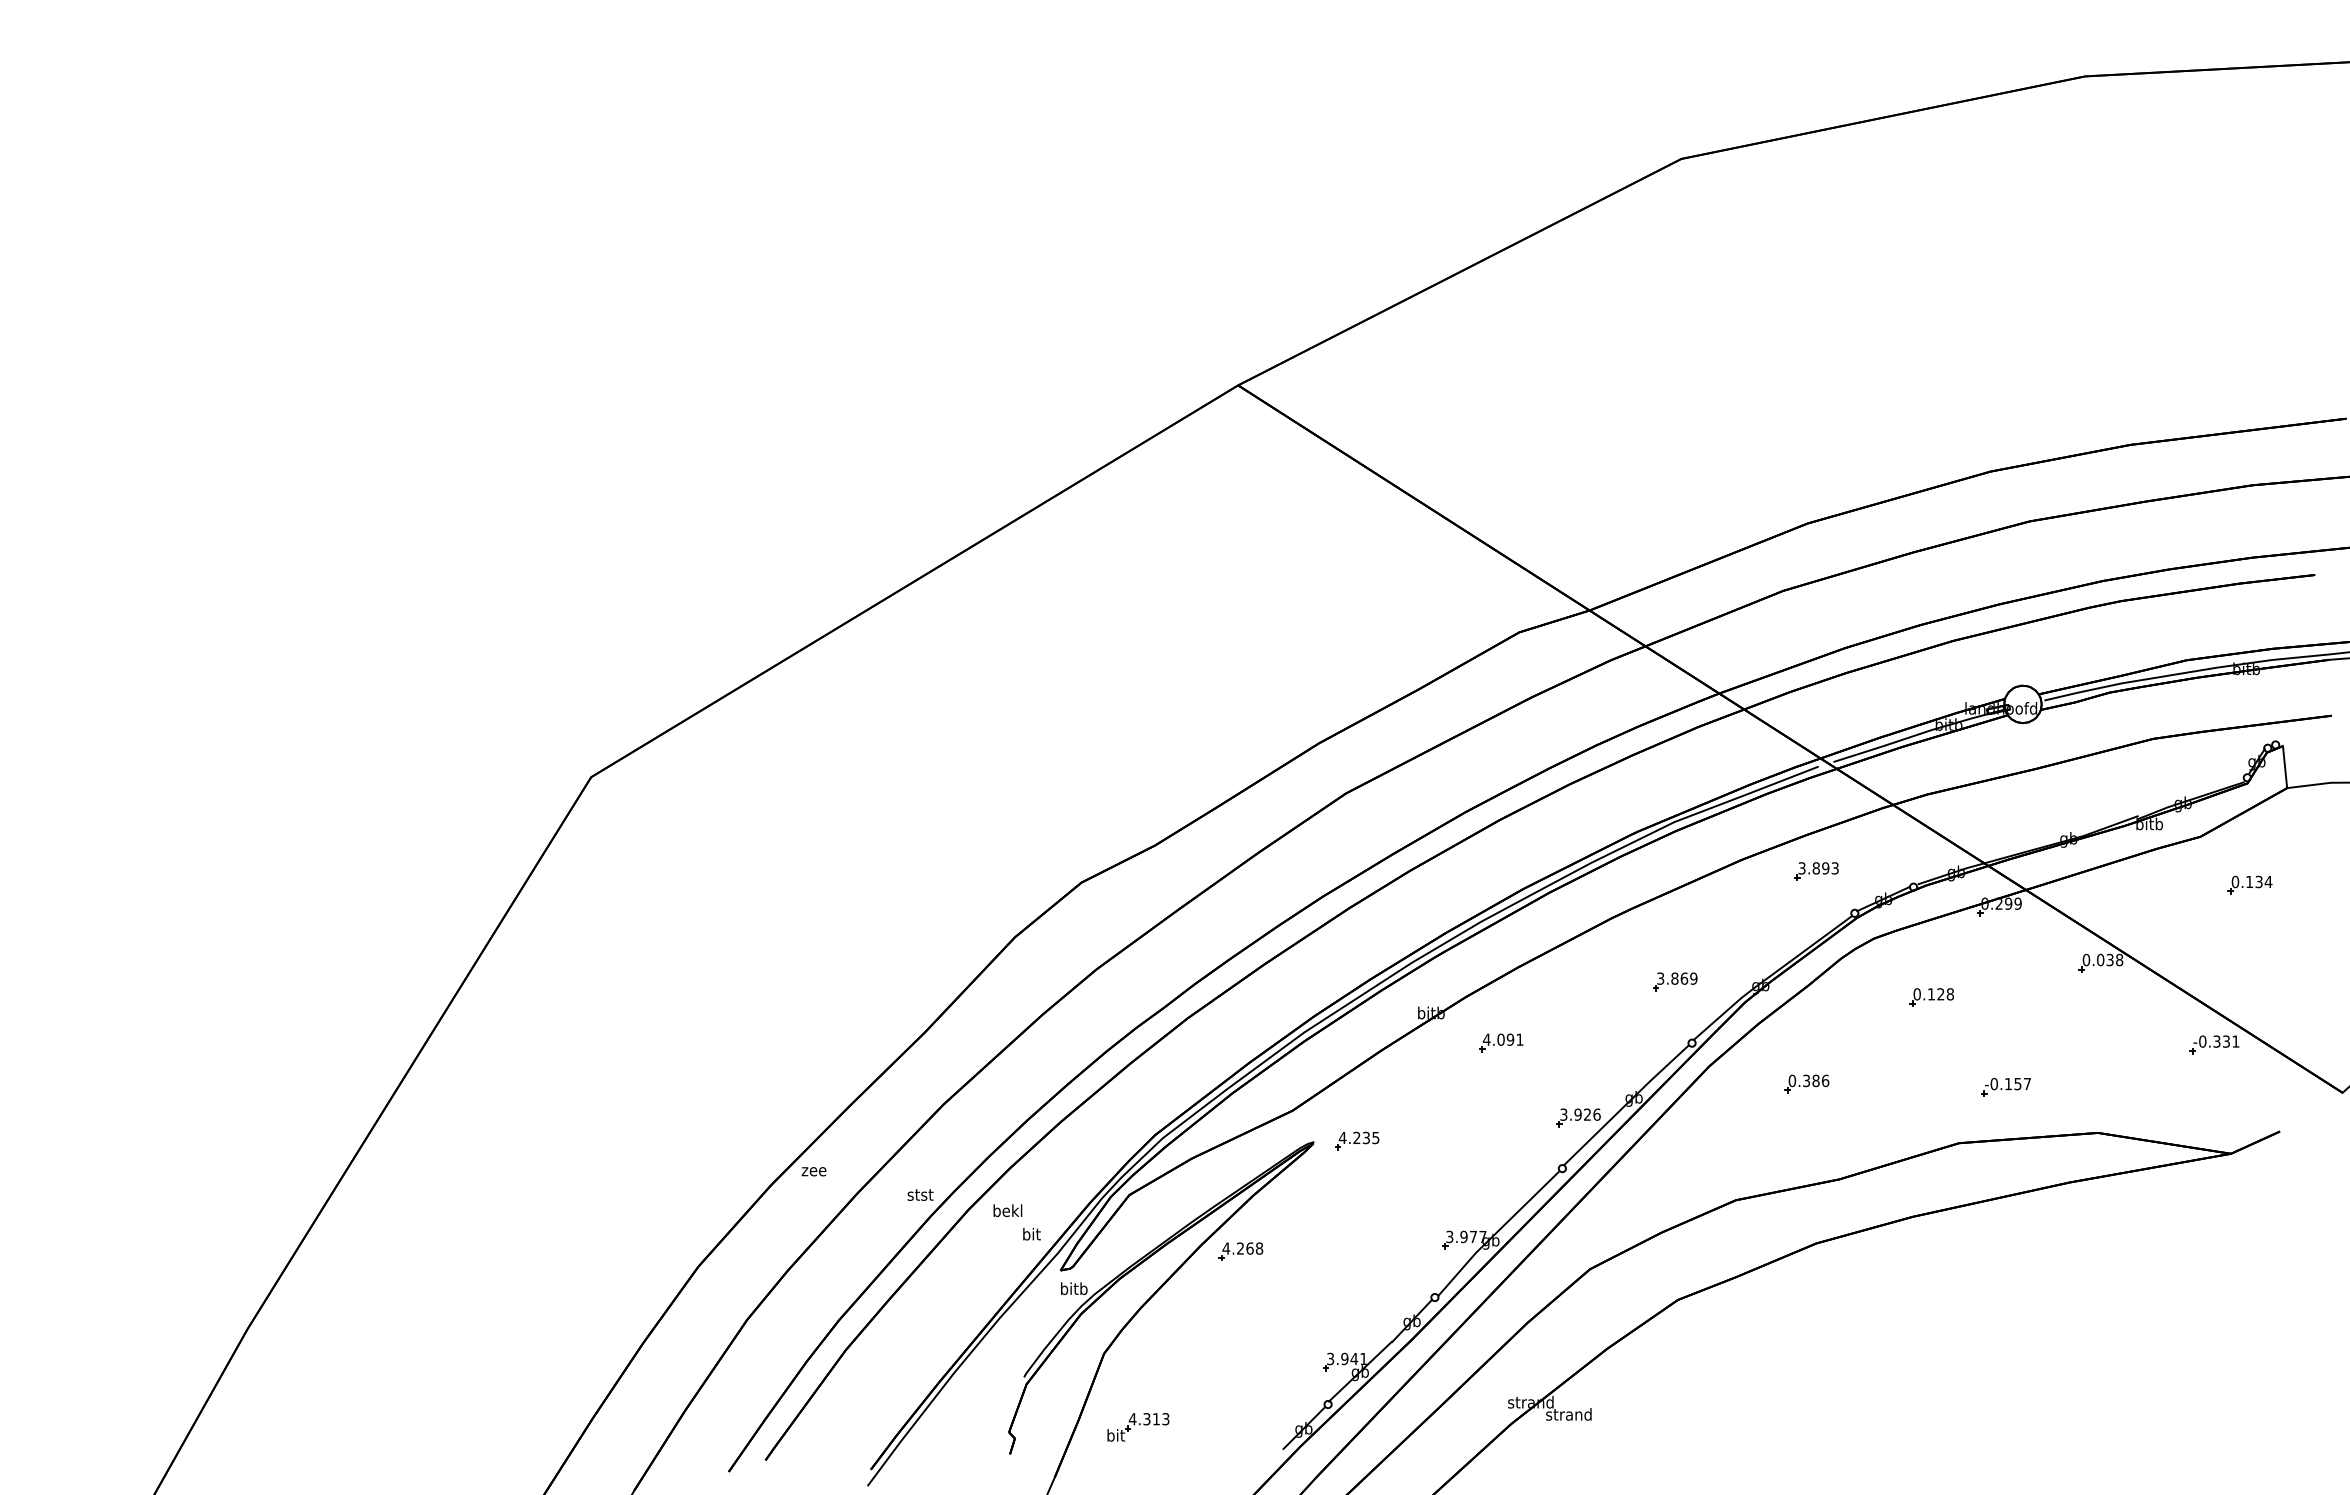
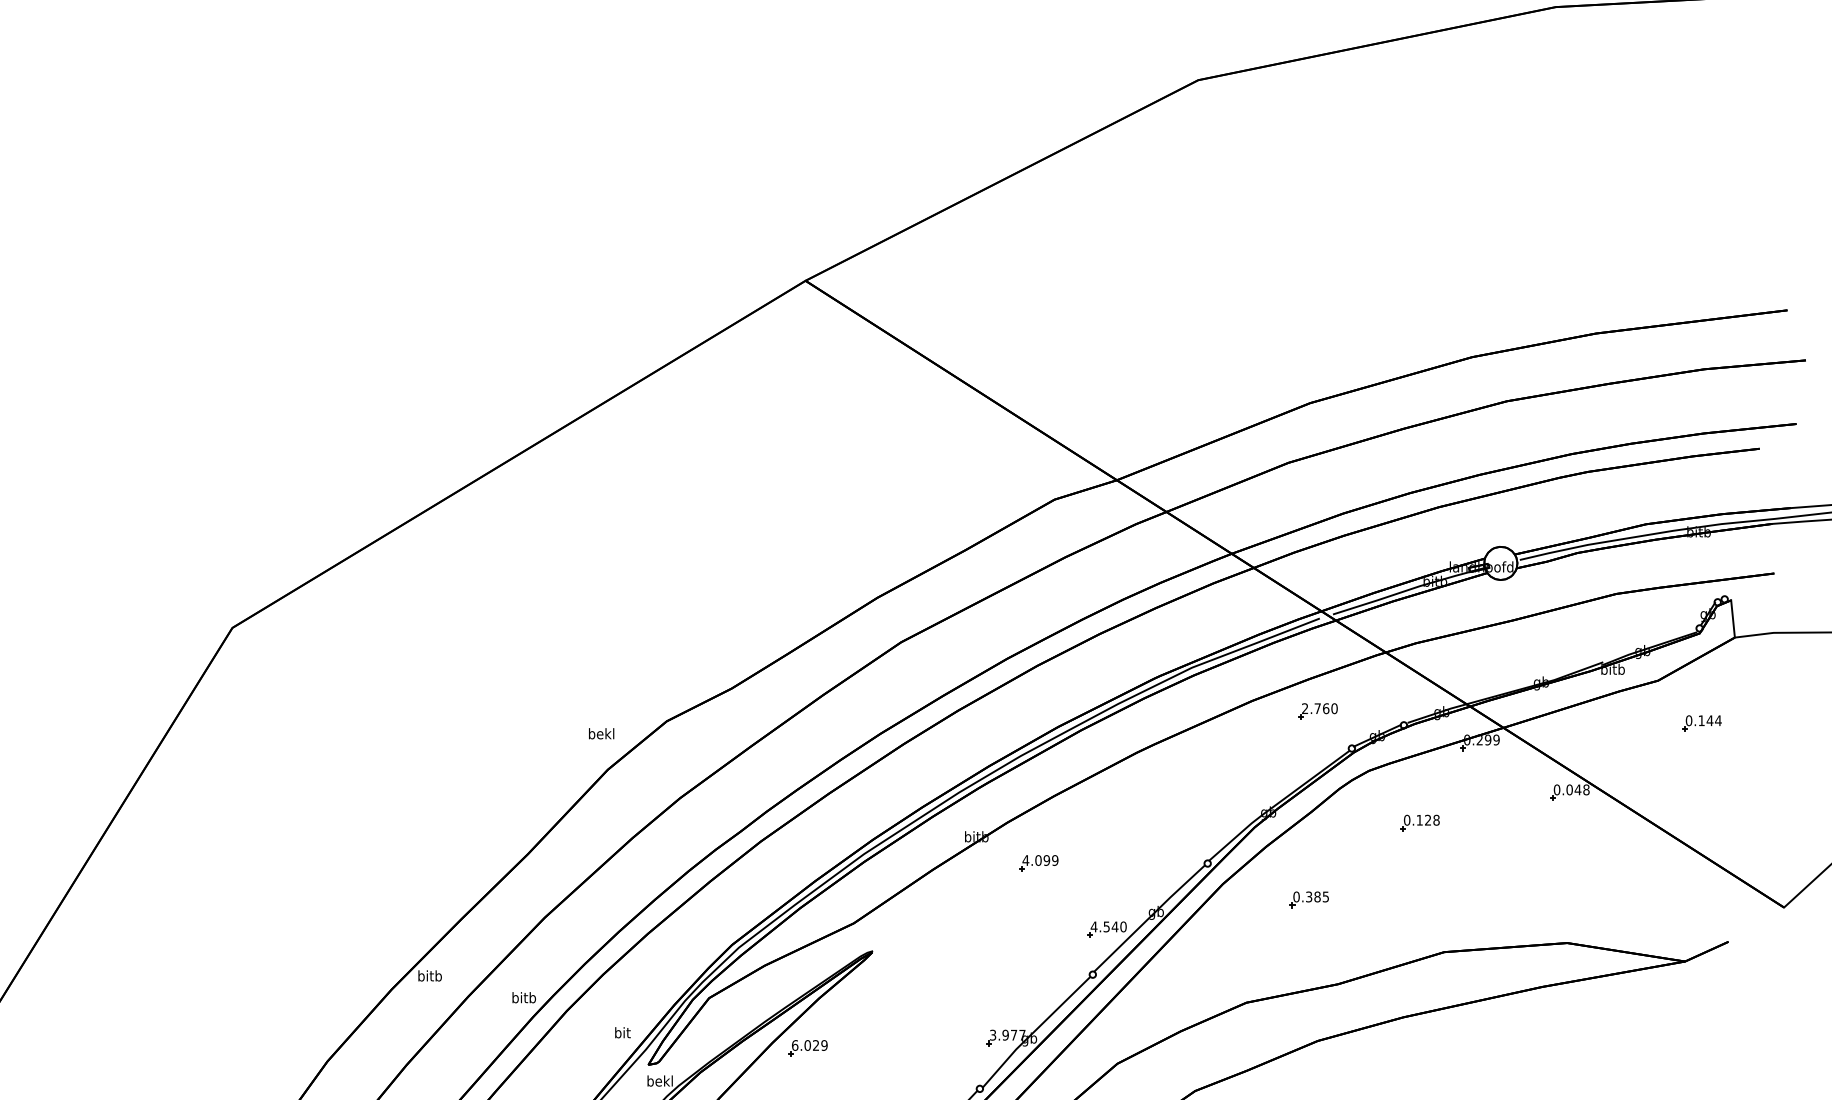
text: (1818, 868) -> (1319, 708), 3.893 -> 2.760
text: (2258, 881) -> (1709, 720), 0.134 -> 0.144
text: (2109, 959) -> (1577, 789), 0.038 -> 0.048
part: (1675, 981) -> (1193, 808), removed
text: (1519, 1039) -> (1054, 860), 4.091 -> 4.099
part: (2214, 1044) -> (1670, 864), removed
text: (1825, 1080) -> (1325, 896), 0.386 -> 0.385
part: (2005, 1086) -> (1485, 901), removed
text: (1580, 1114) -> (1108, 926), 3.926 -> 4.540
part: (1357, 1140) -> (911, 949), removed
text: (814, 1169) -> (430, 975), zee -> bitb
text: (920, 1194) -> (524, 997), stst -> bitb
text: (1007, 1210) -> (601, 733), moved
text: (1242, 1248) -> (809, 1045), 4.268 -> 6.029
text: (1073, 1288) -> (659, 1080), bitb -> bekl

